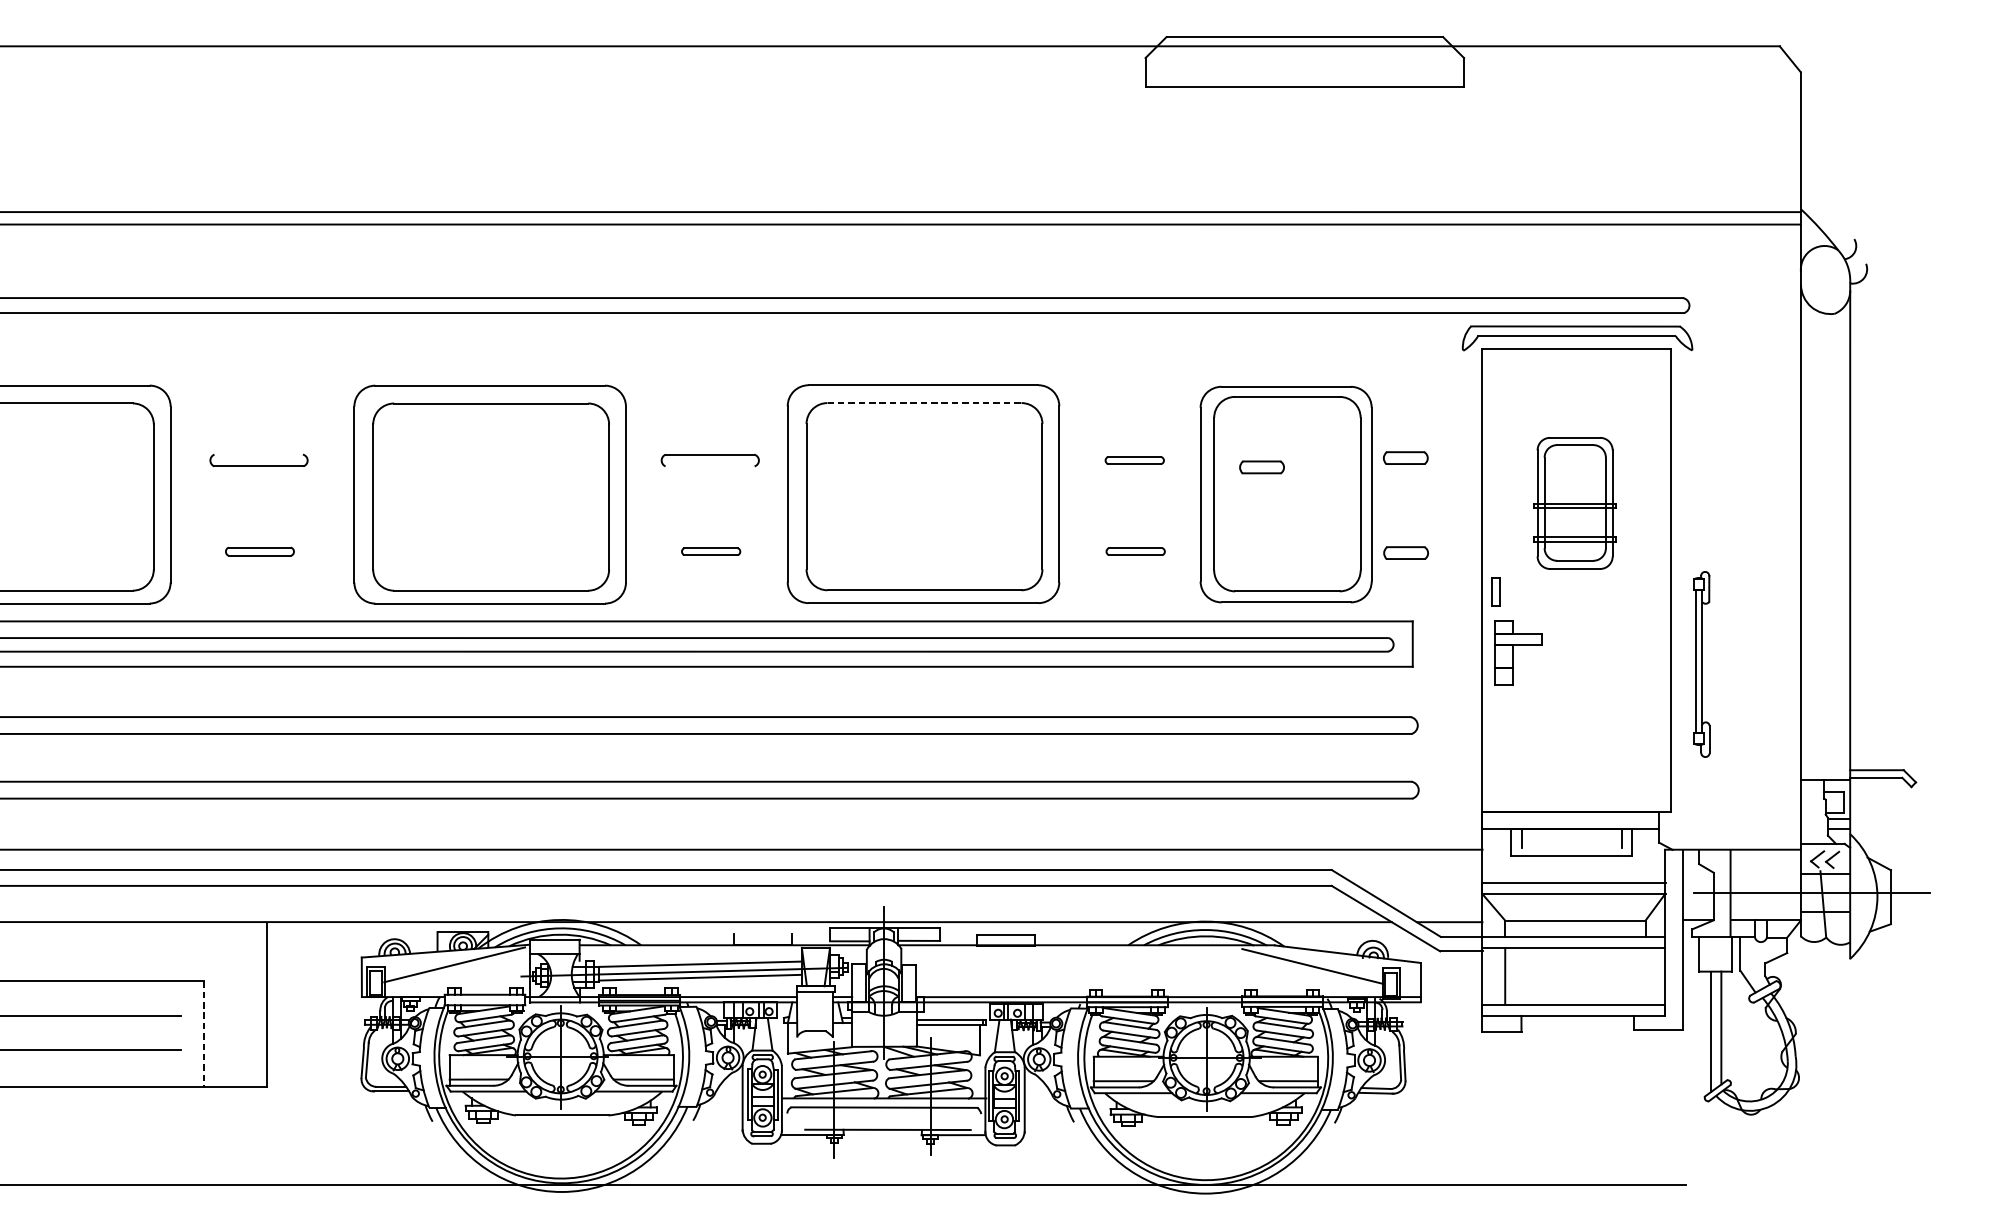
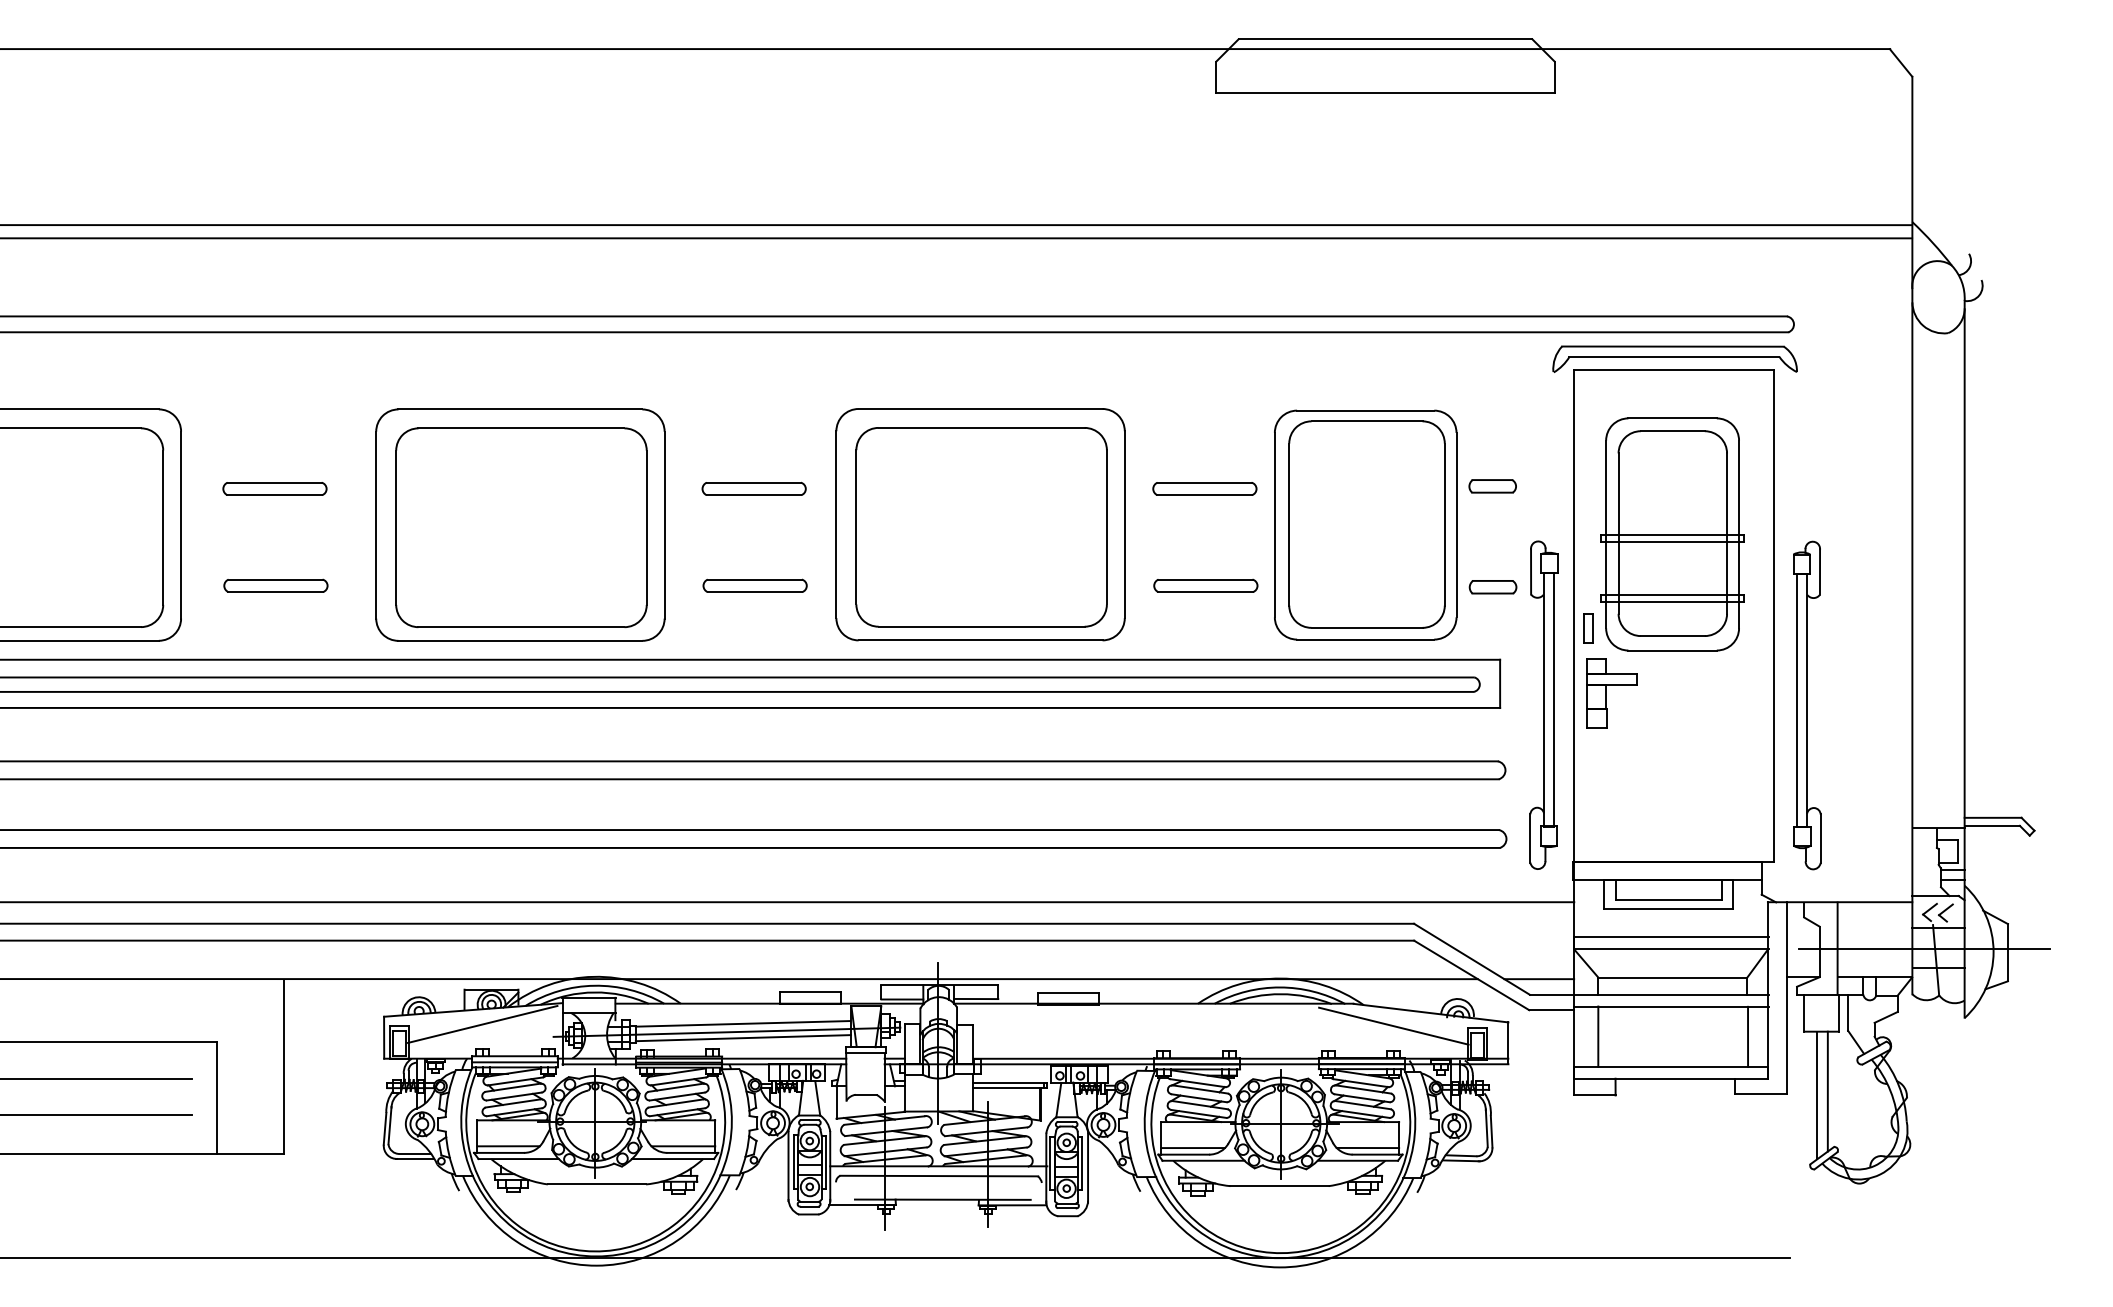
line: (925, 402) -> (982, 427), dashed -> solid
line: (258, 454) -> (274, 482), added
part: (1134, 460) -> (1204, 488), size x1.67
line: (709, 466) -> (753, 495), added
part: (1261, 467) -> (1339, 496), removed
part: (1575, 503) -> (1672, 534), size x1.67
part: (259, 551) -> (275, 585), size x1.43
part: (710, 551) -> (754, 585), size x1.67
part: (1135, 551) -> (1205, 585), size x1.67
part: (1453, 663) -> (1543, 704), added
part: (1702, 664) -> (1807, 705), size x1.67
line: (1571, 847) -> (1668, 899), added
line: (763, 933) -> (810, 991), added
line: (1646, 976) -> (1748, 1036), added
line: (484, 1000) -> (514, 1062), added
line: (203, 1033) -> (216, 1097), dashed -> solid

